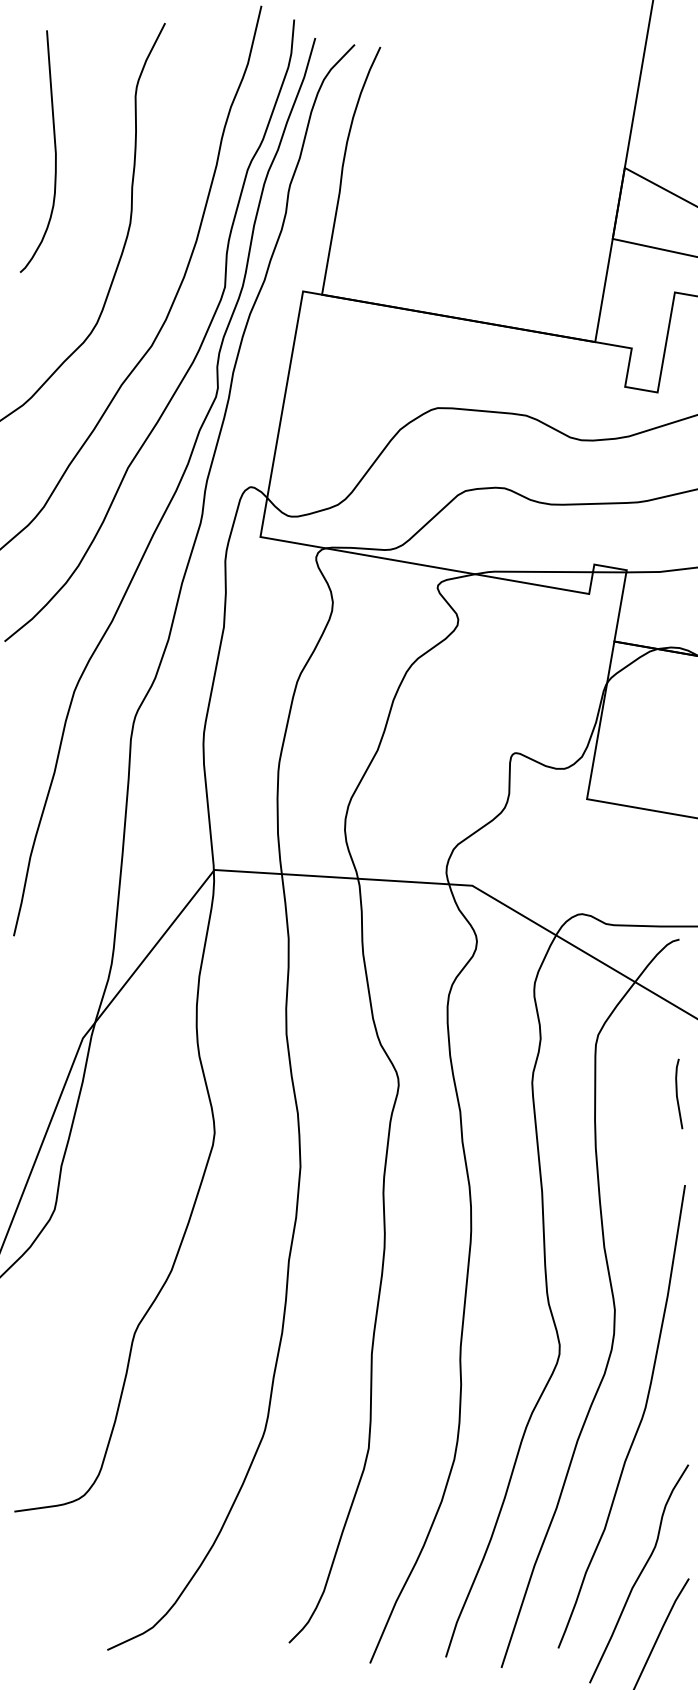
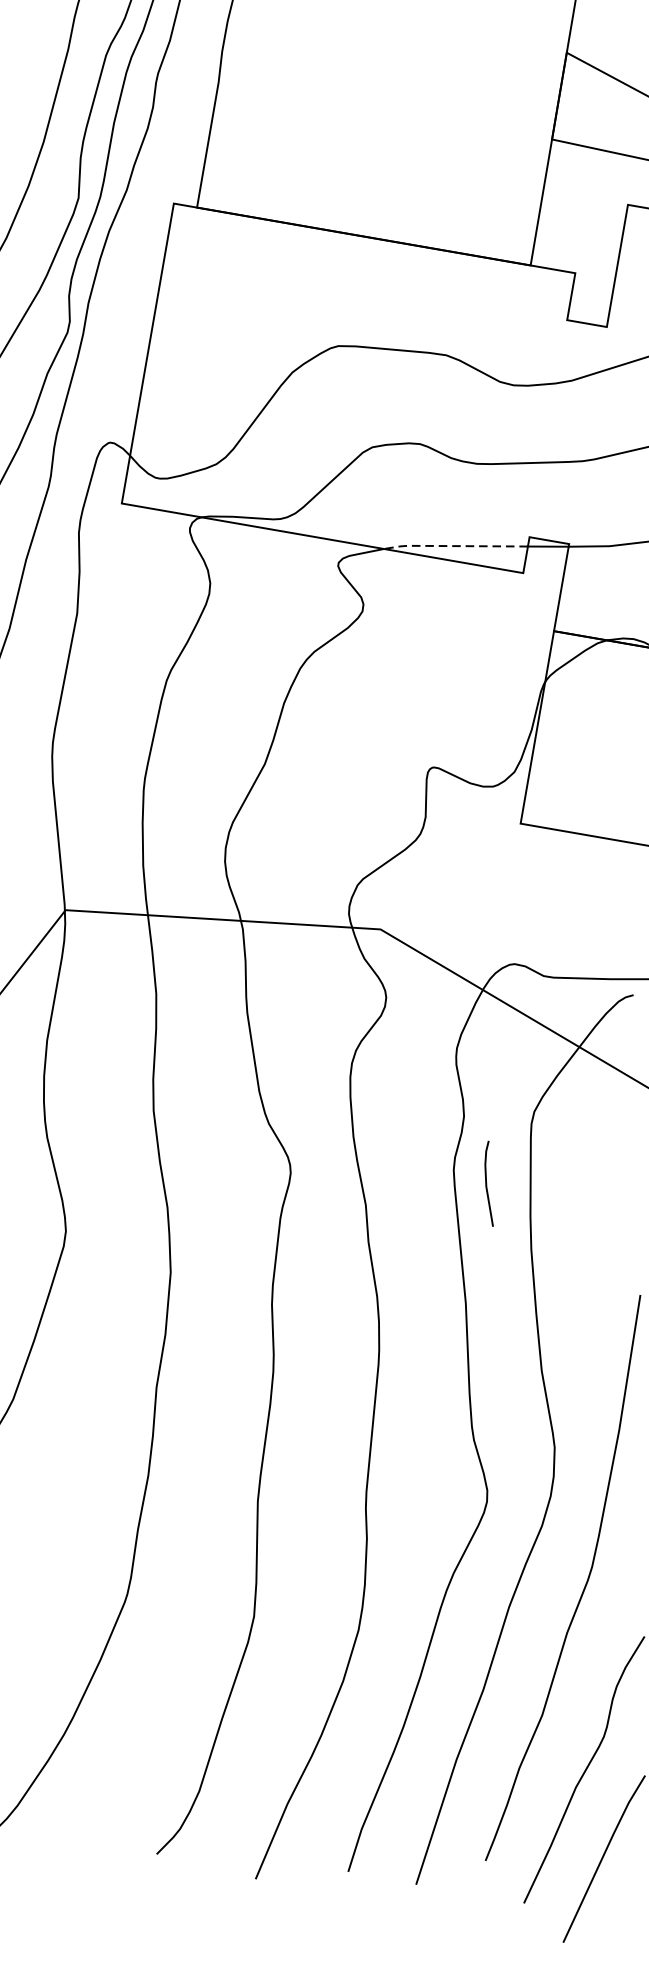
line: (532, 571) -> (454, 545), solid -> dashed
line: (677, 1093) -> (487, 1183), moved

